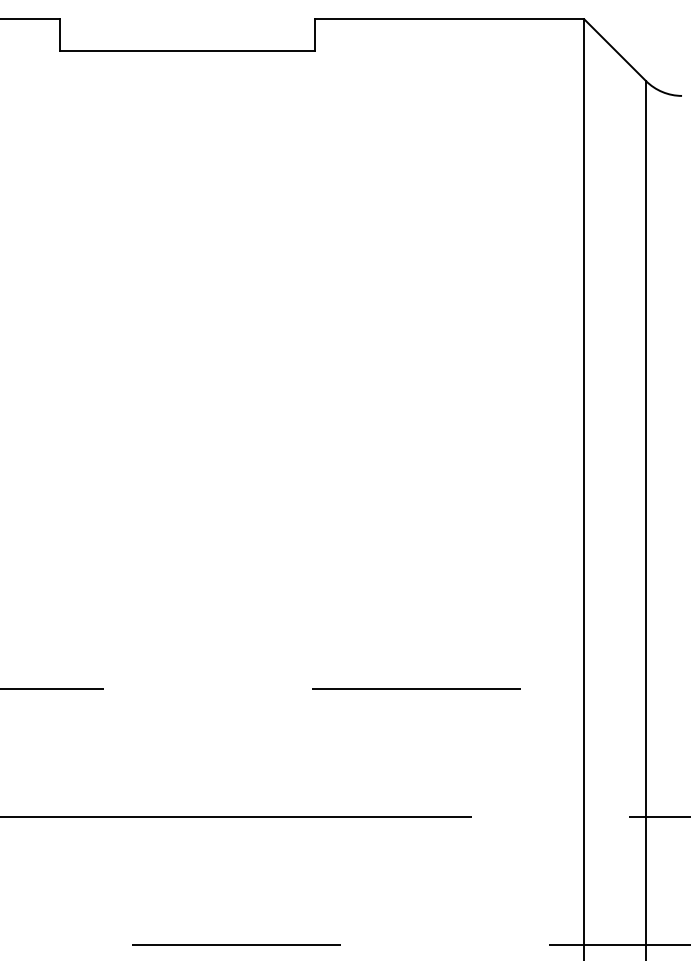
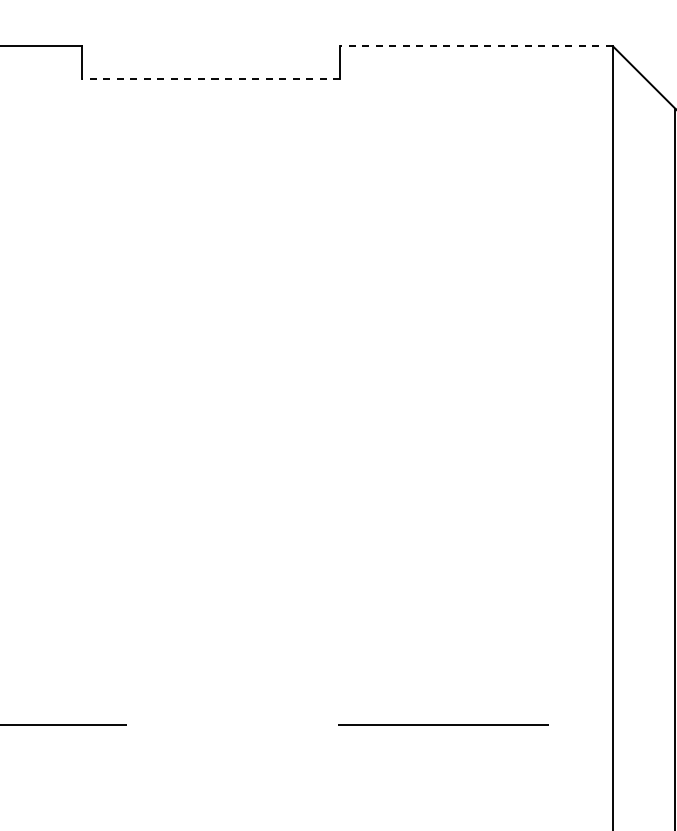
line: (449, 19) -> (476, 46), solid -> dashed
line: (187, 51) -> (211, 78), solid -> dashed

